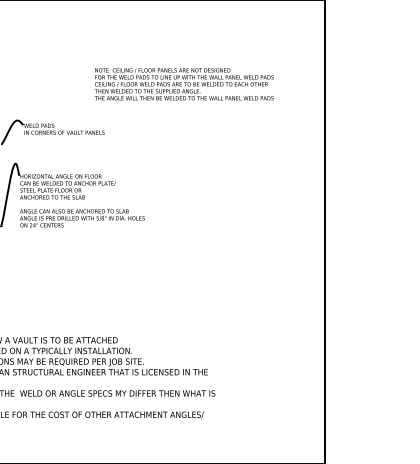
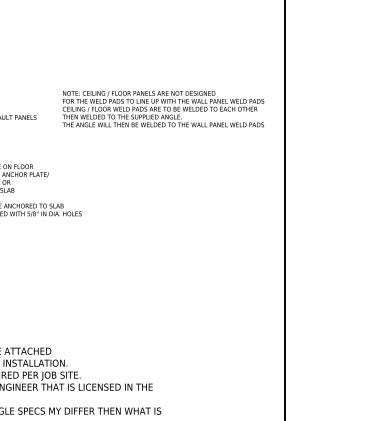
text: (183, 84) -> (162, 109), moved

